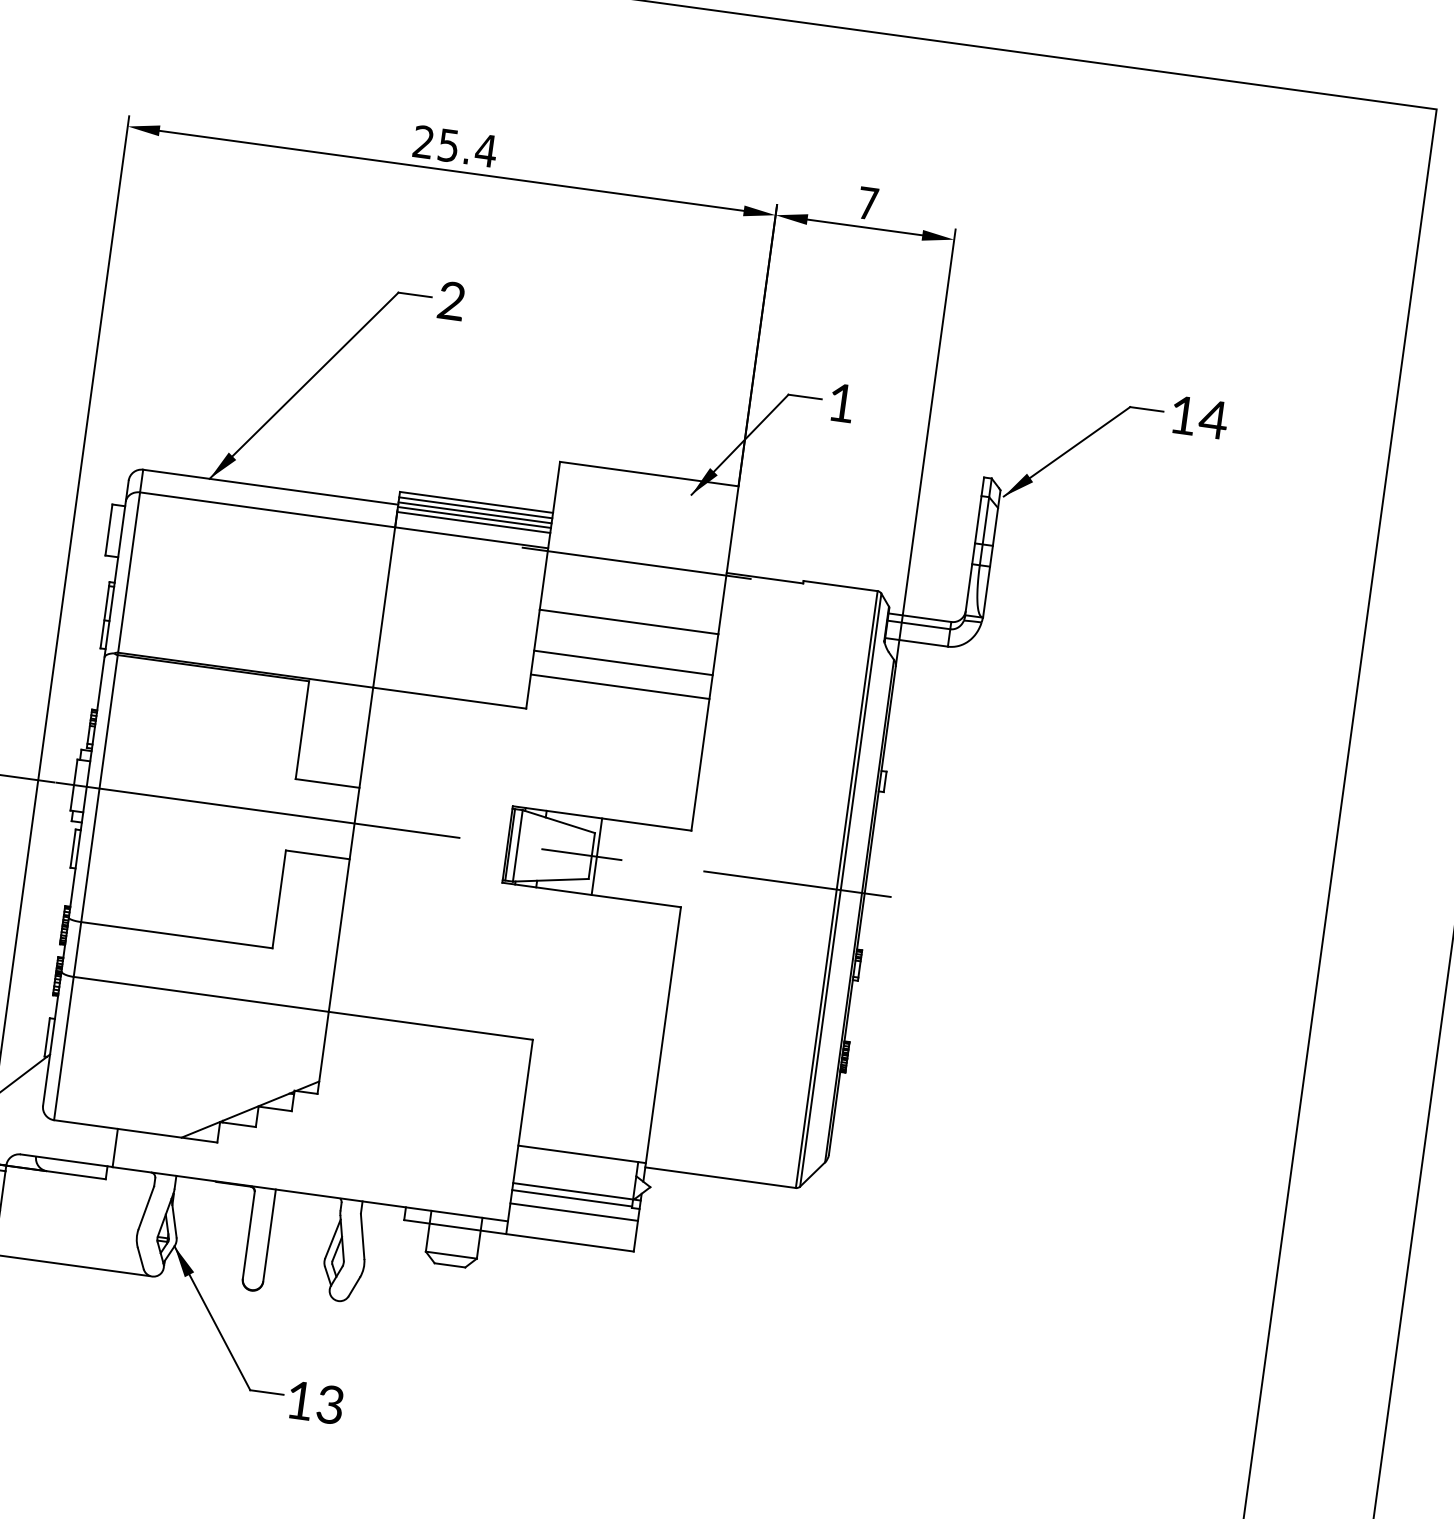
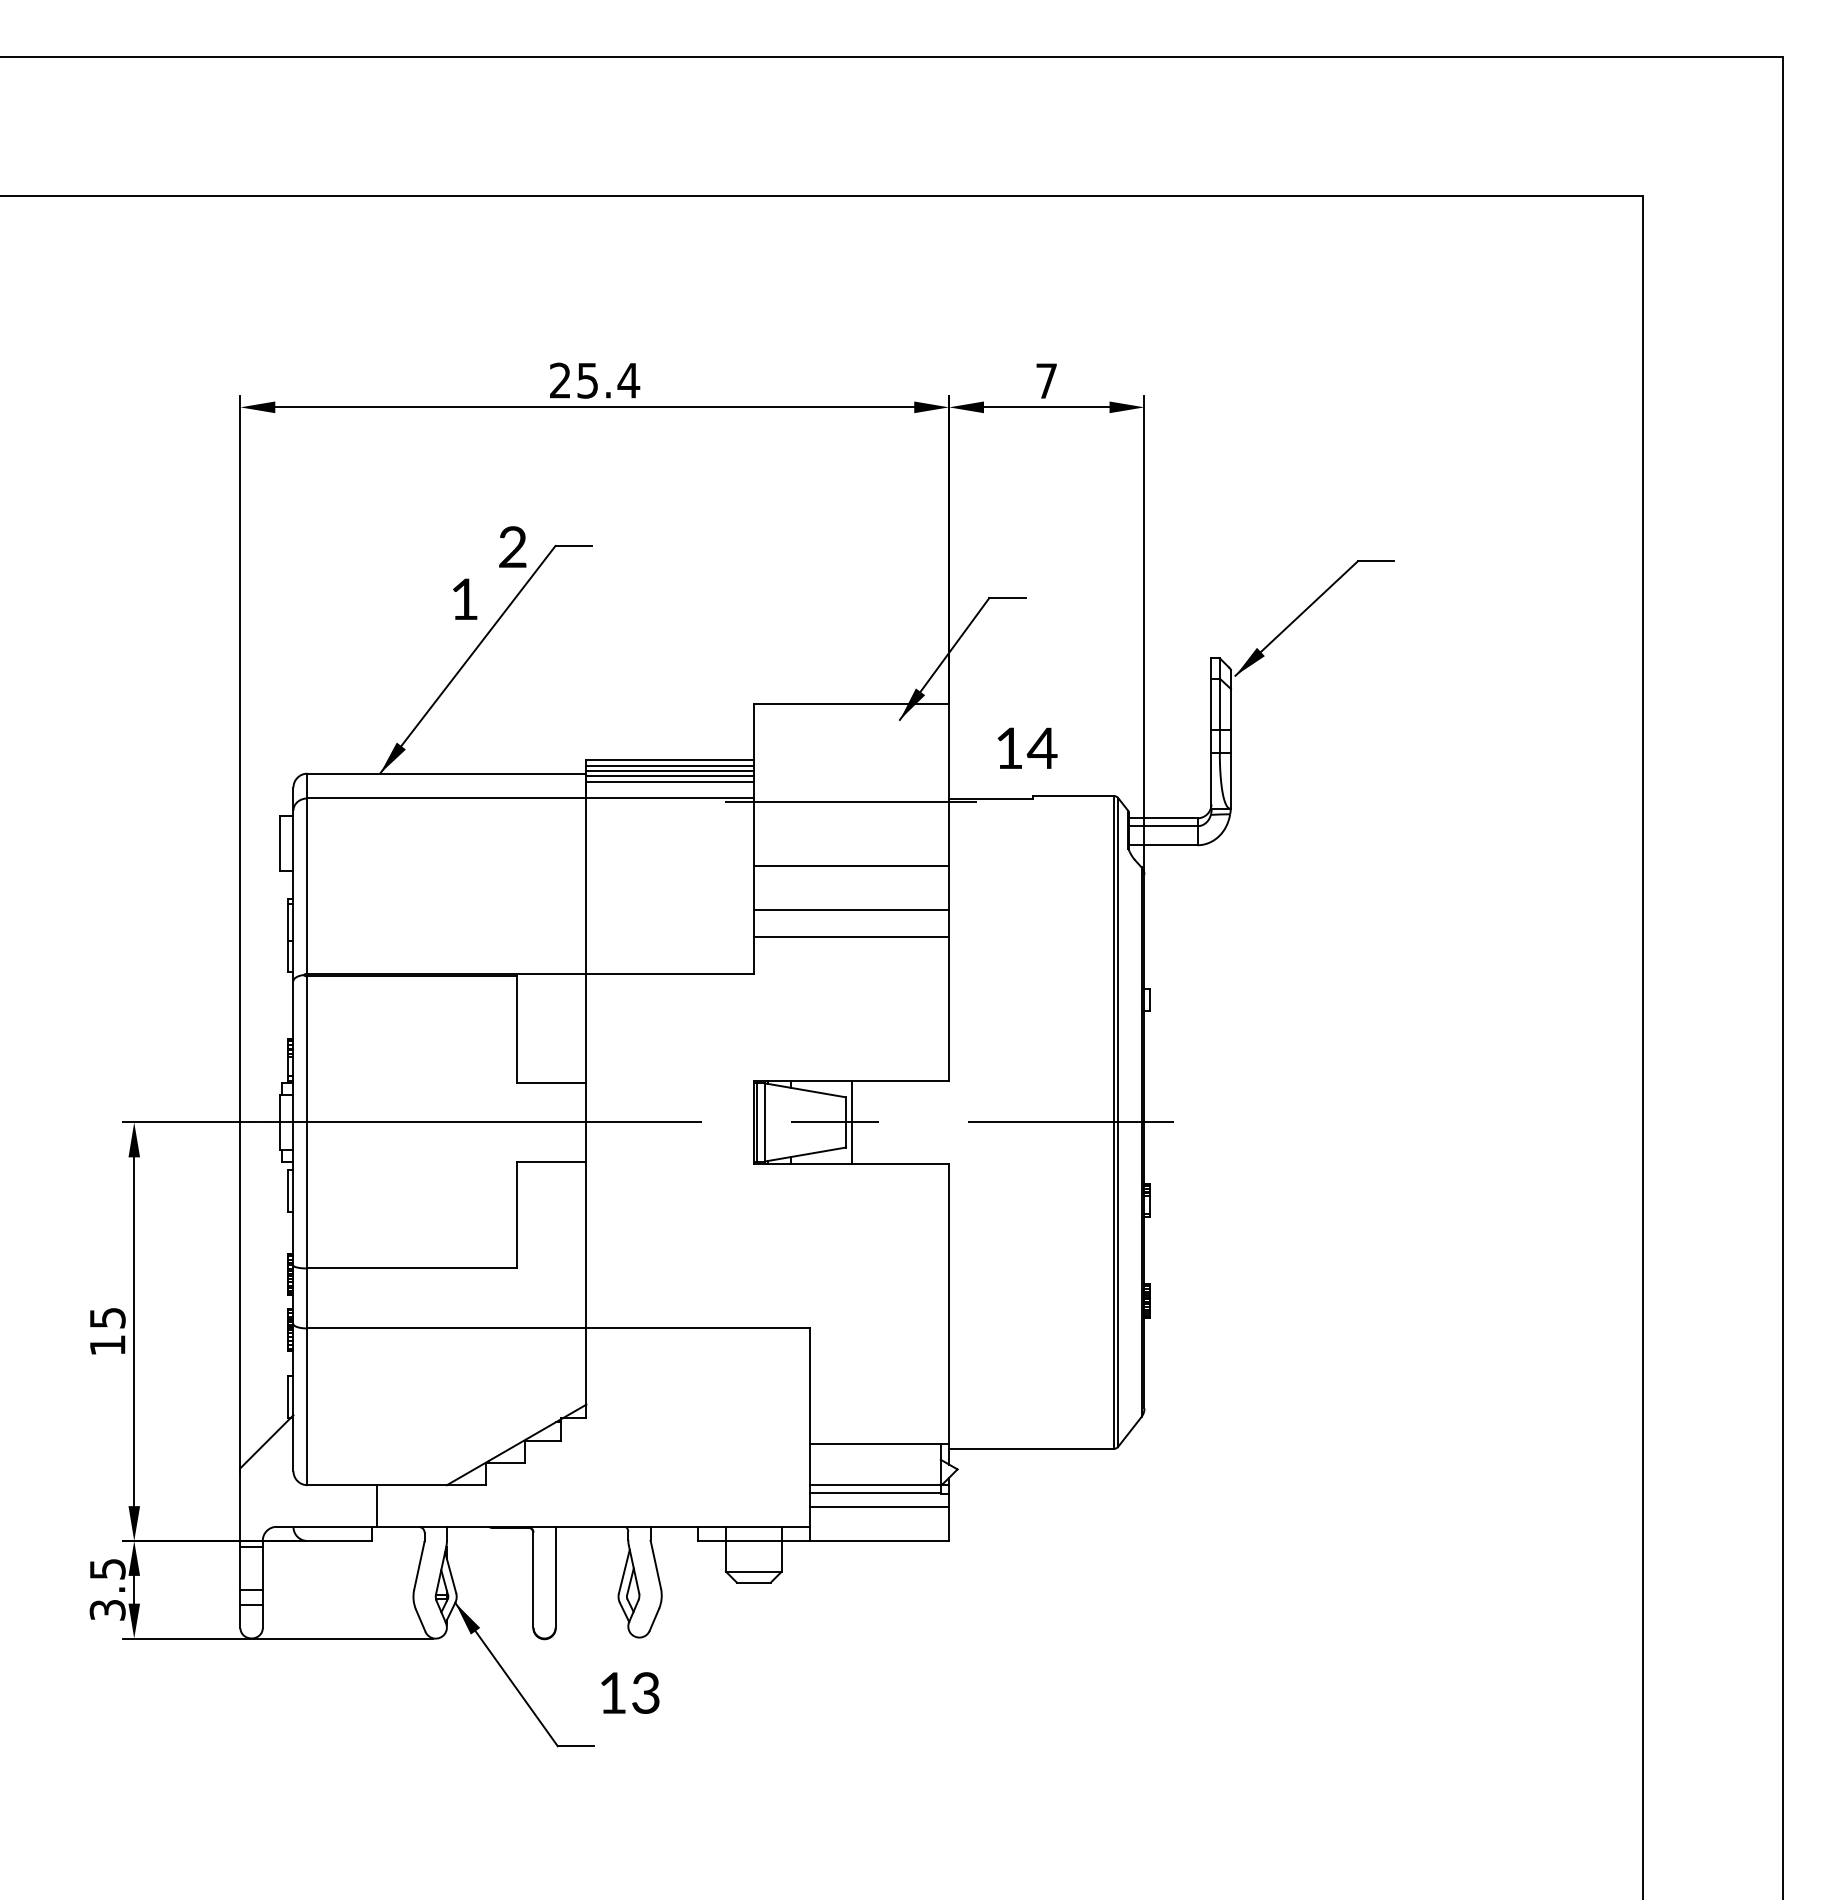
text: (451, 300) -> (512, 546), moved
text: (842, 402) -> (465, 598), moved
text: (1200, 416) -> (1027, 747), moved
text: (316, 1402) -> (630, 1692), moved

